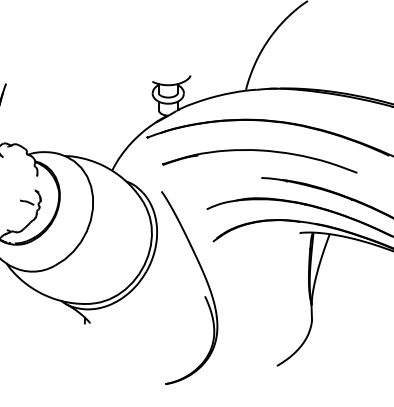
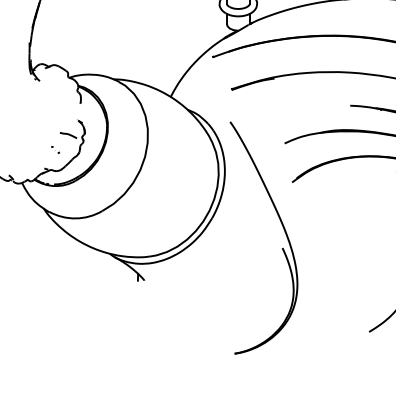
part: (16, 214) -> (55, 149), added

